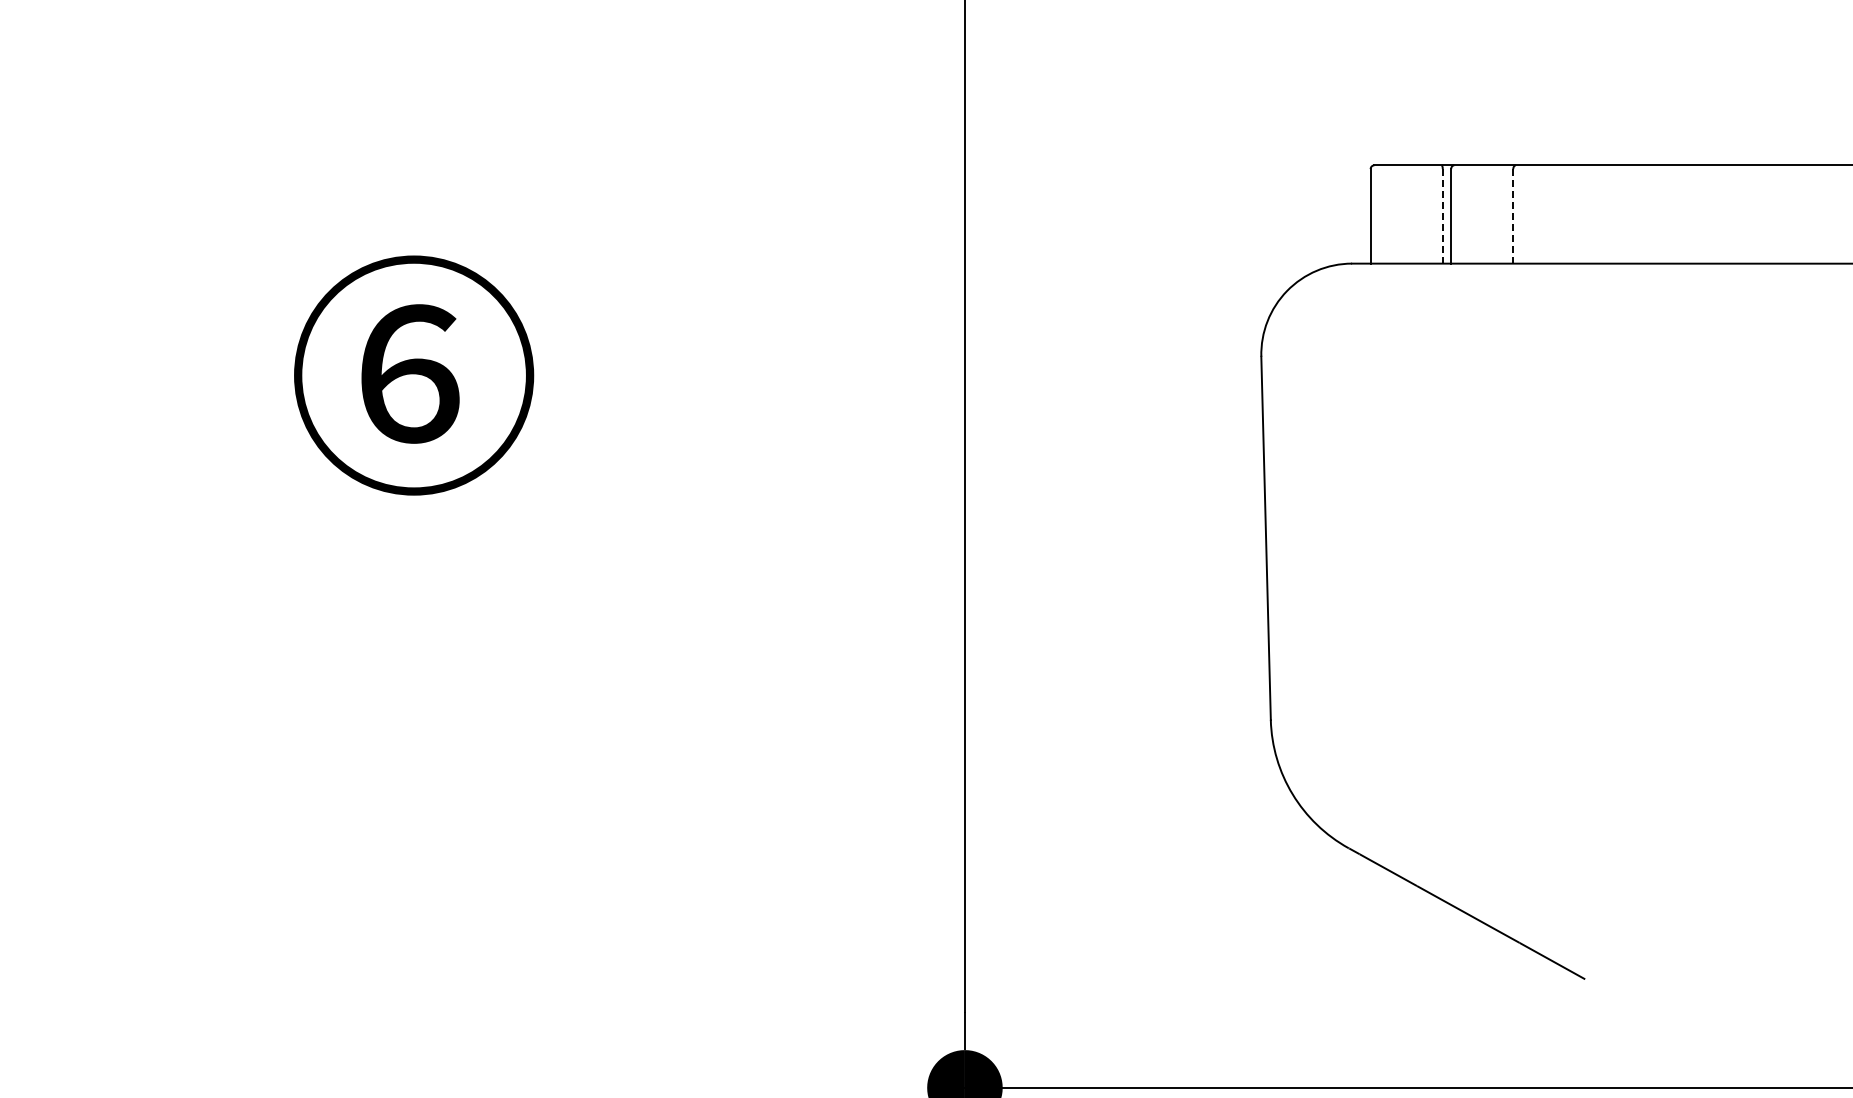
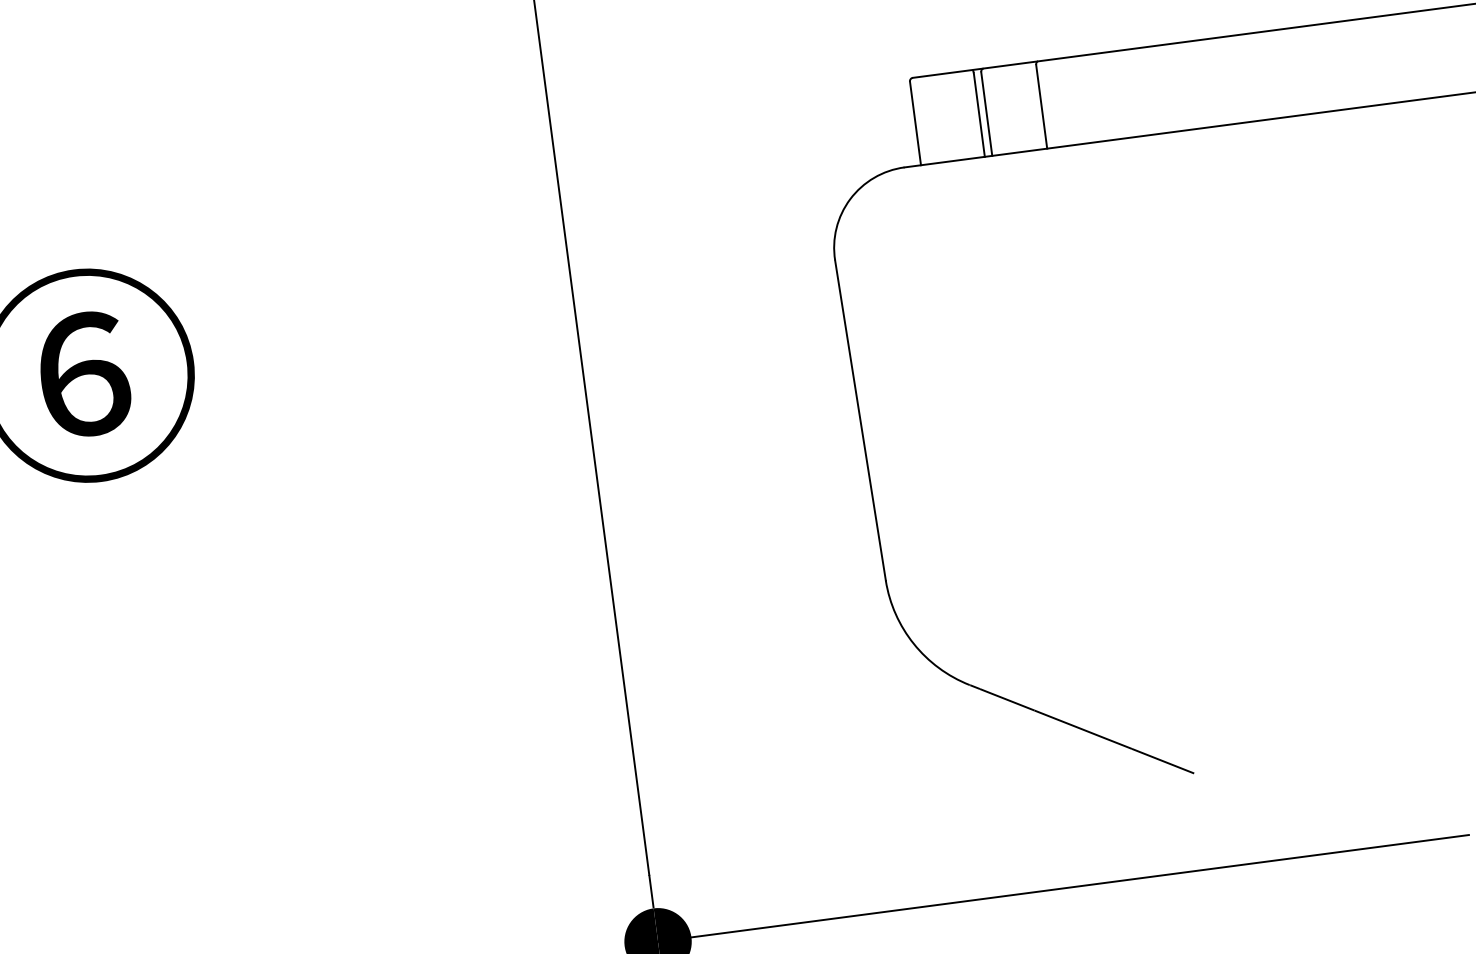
line: (1442, 215) -> (978, 114), dashed -> solid
line: (1513, 215) -> (1041, 106), dashed -> solid

